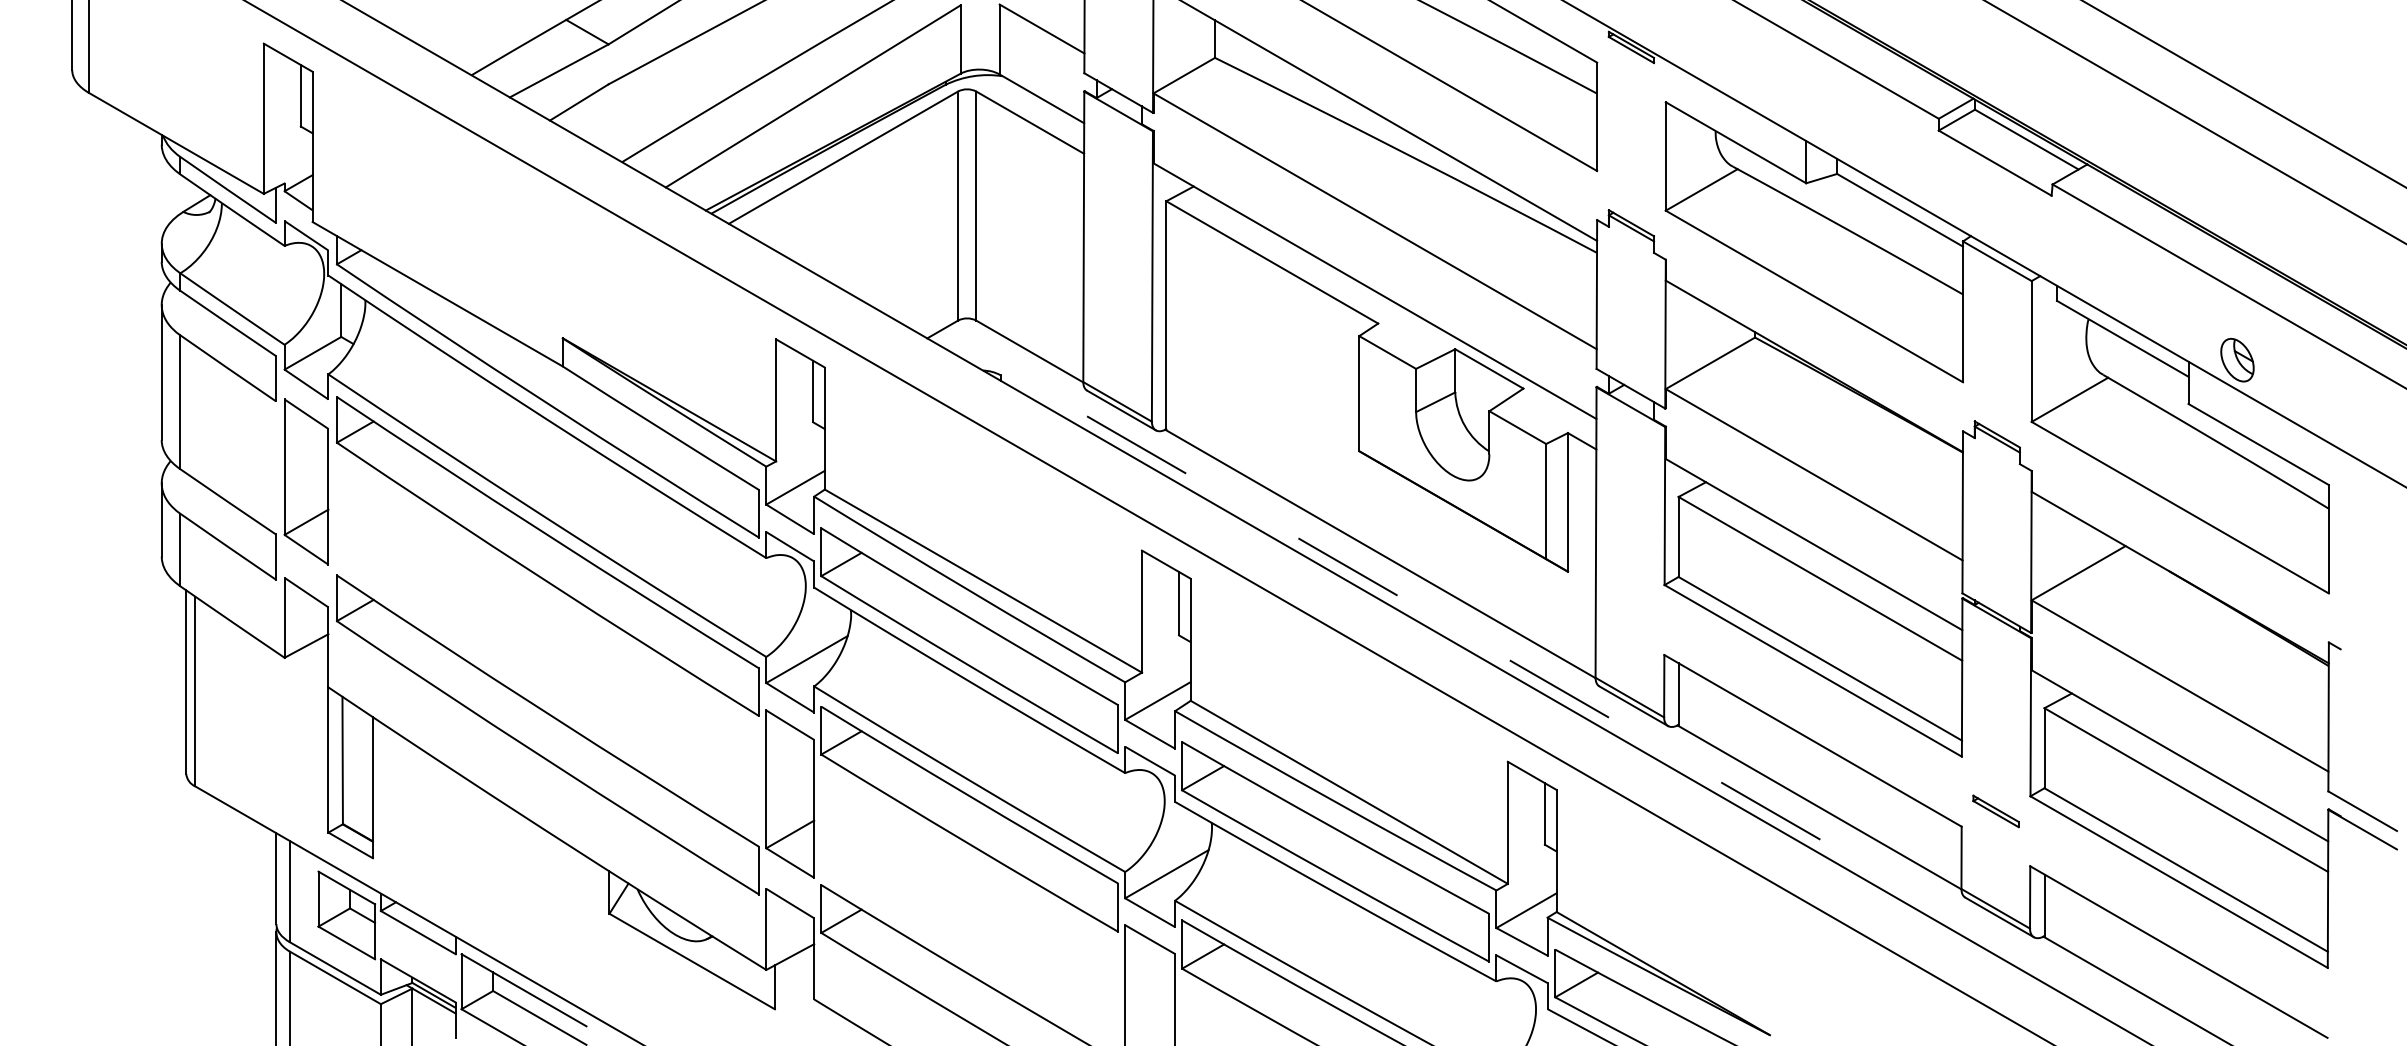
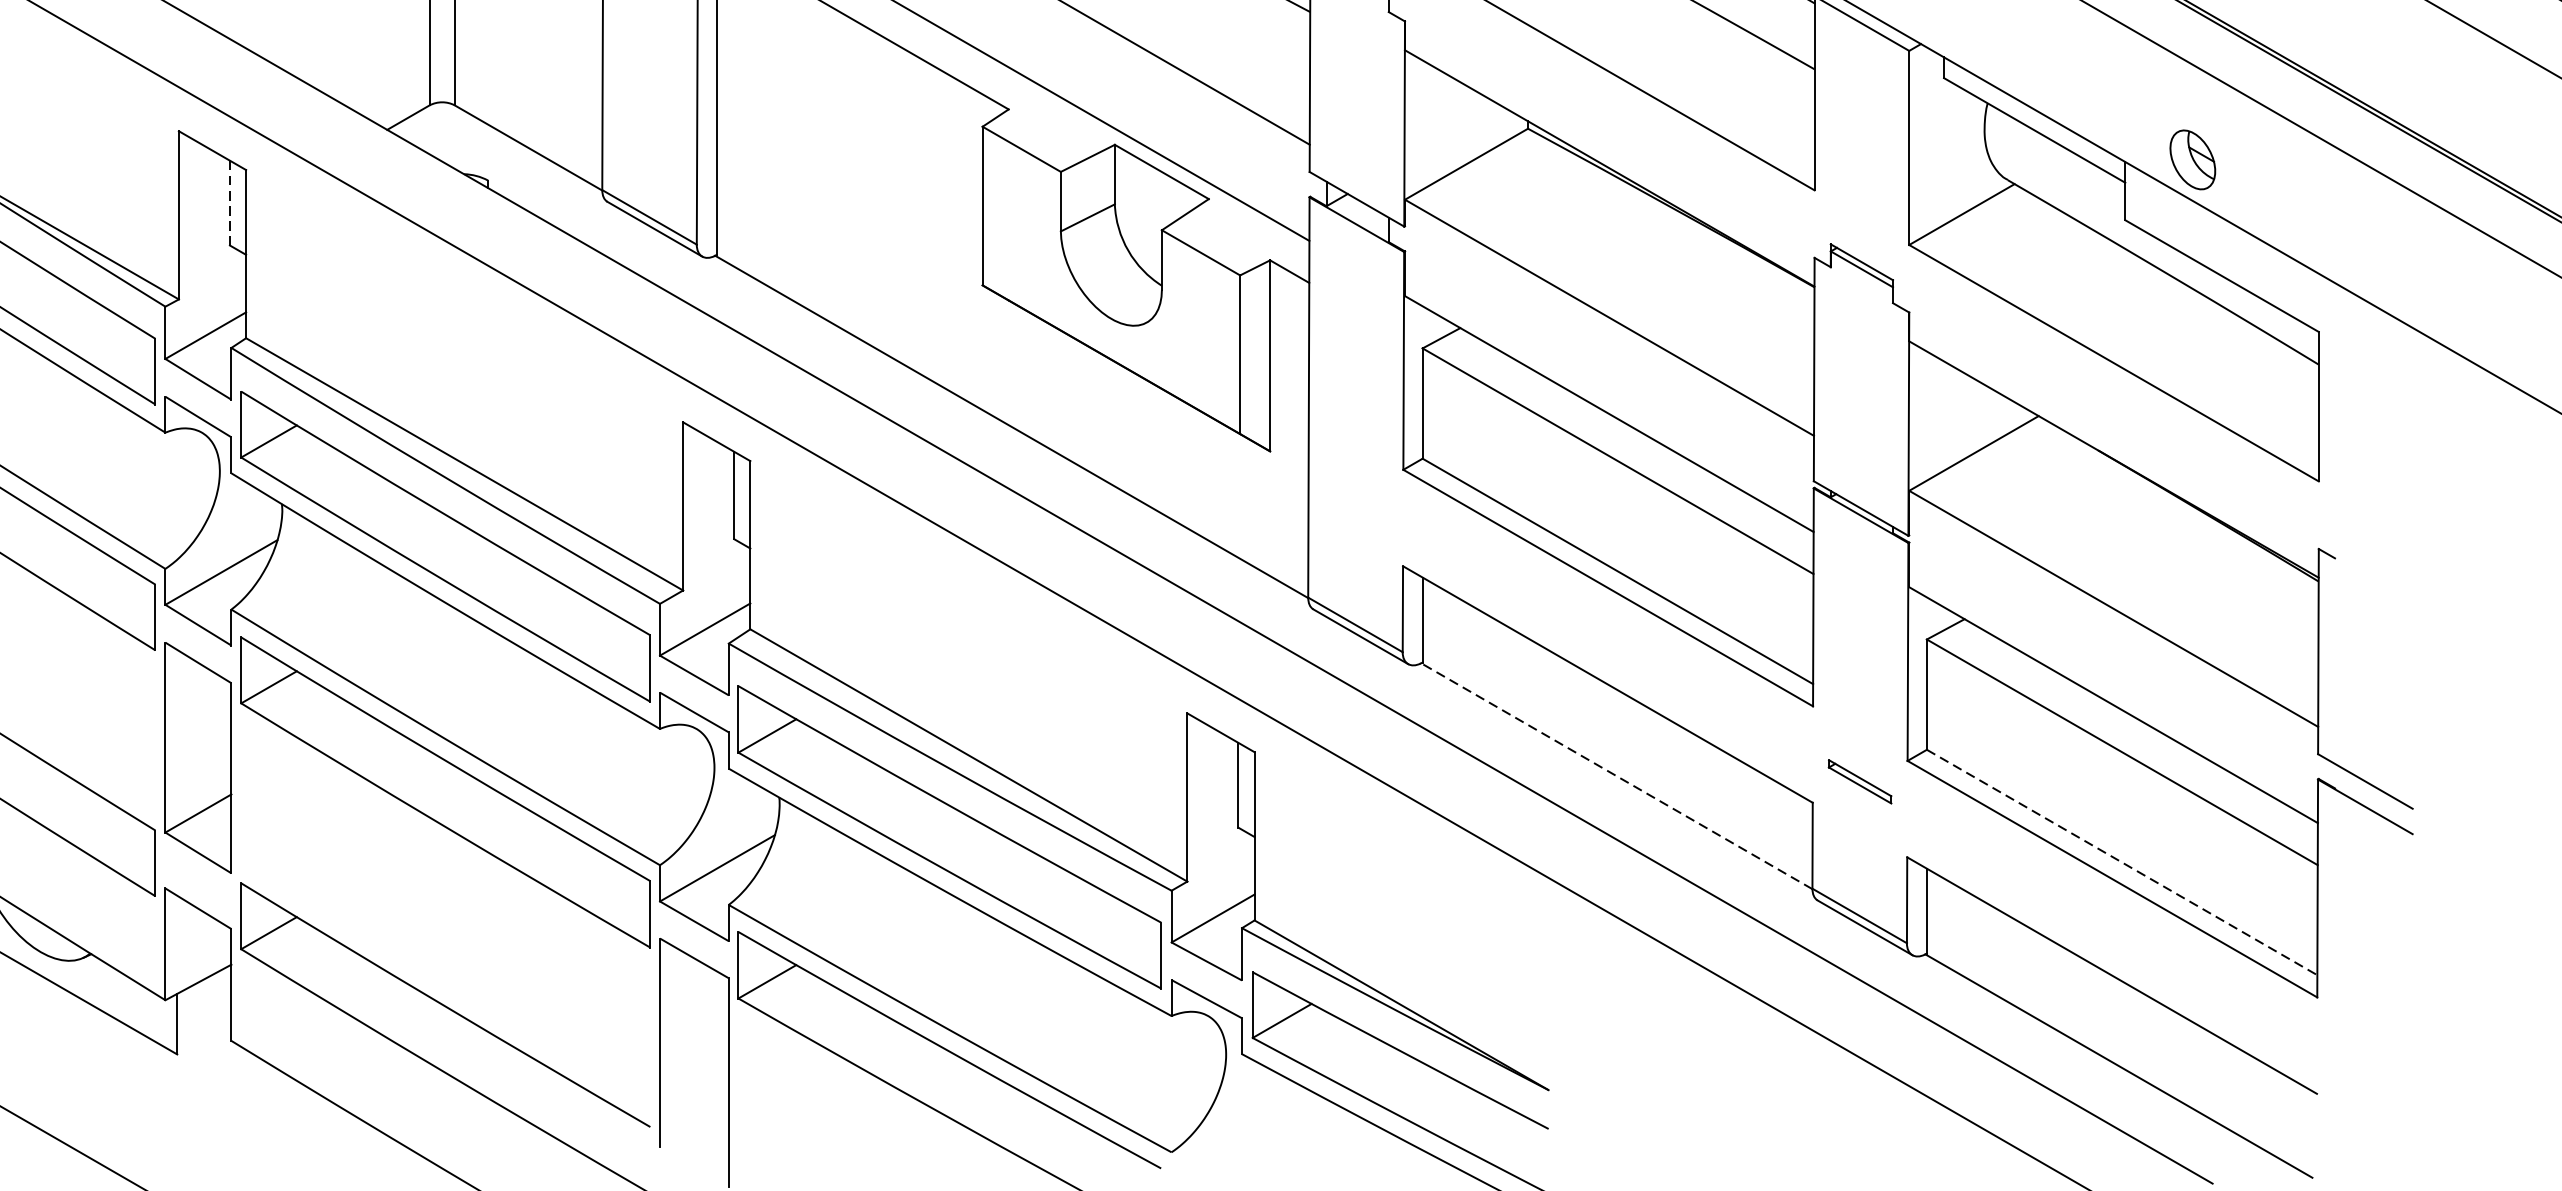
line: (813, 391) -> (230, 203), solid -> dashed
line: (1136, 444) -> (675, 276), removed
line: (1347, 566) -> (966, 444), removed
line: (1559, 688) -> (1258, 612), removed
line: (1819, 807) -> (1616, 776), solid -> dashed
line: (1770, 810) -> (1549, 780), removed
line: (2186, 870) -> (2122, 863), solid -> dashed

